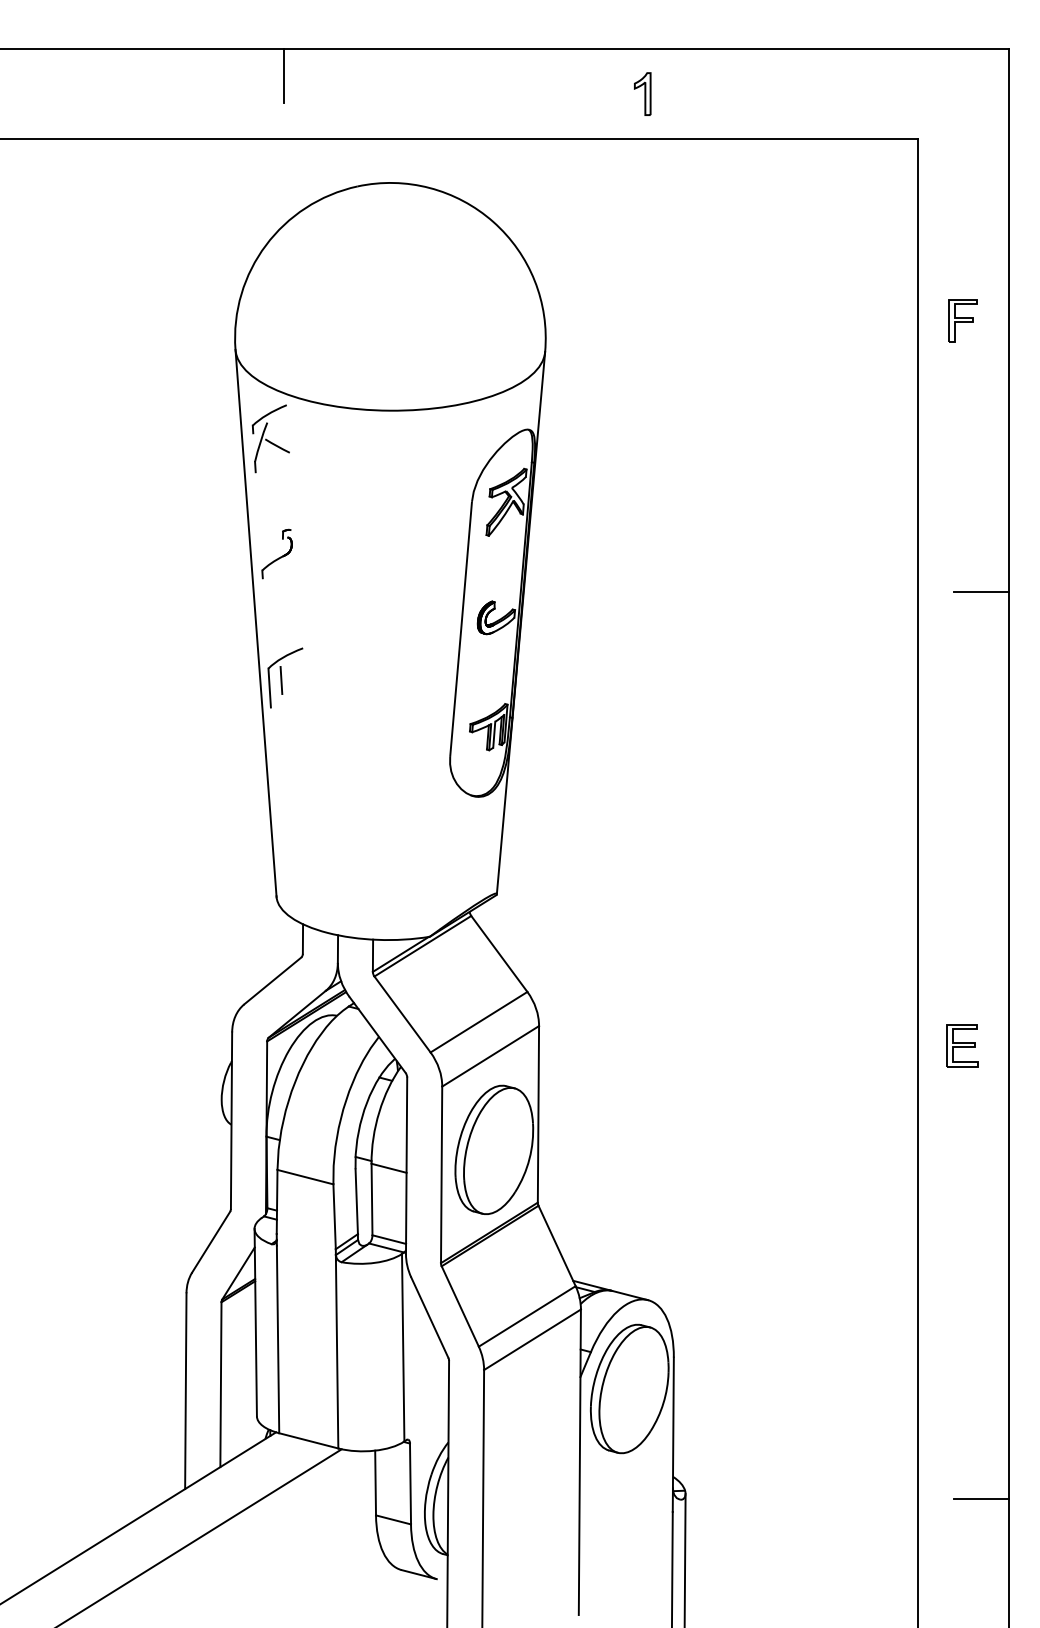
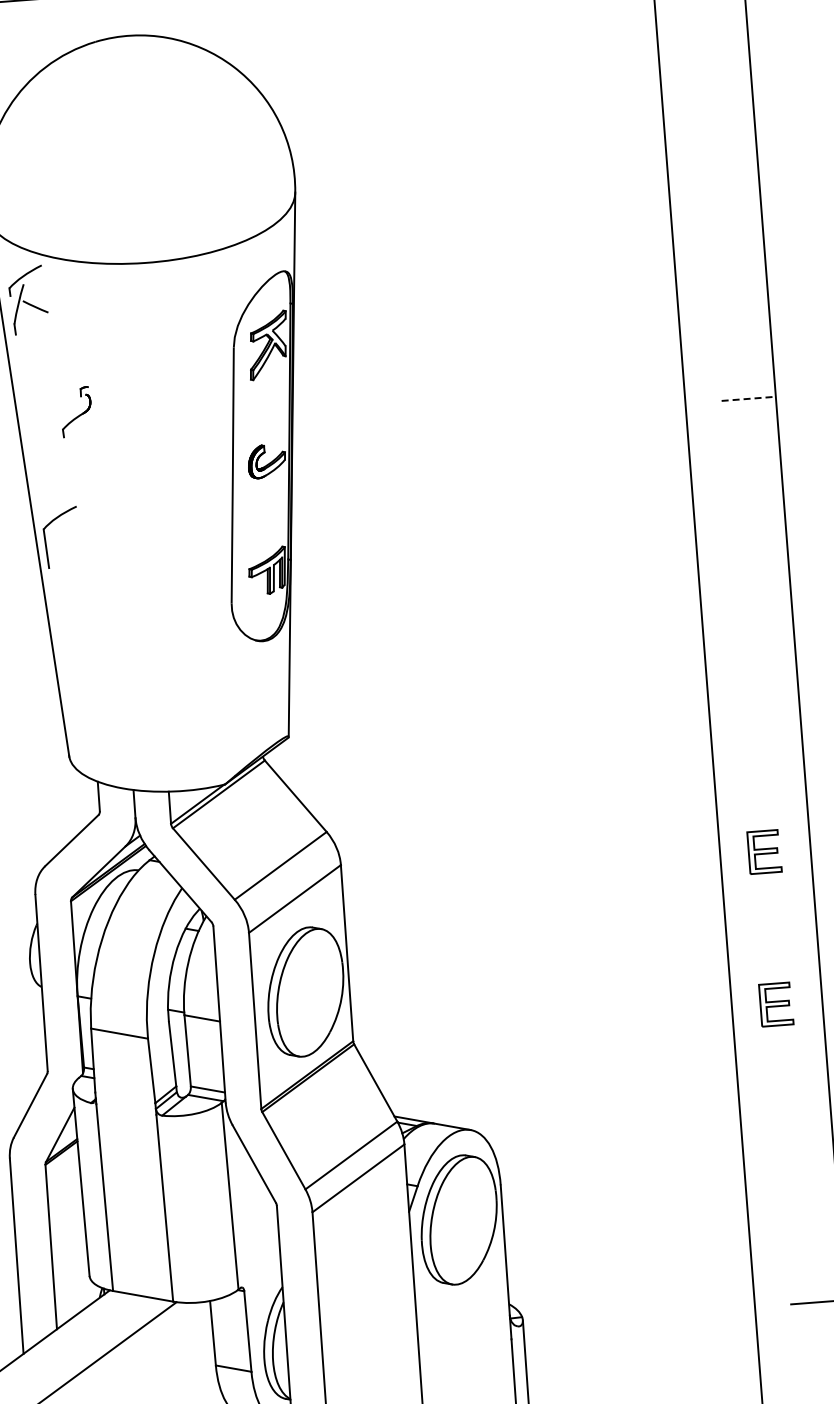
part: (962, 320) -> (708, 129), removed
part: (276, 553) -> (75, 411), moved
line: (981, 592) -> (748, 398), solid -> dashed
line: (281, 680) -> (57, 540), removed
part: (962, 1198) -> (776, 1004), added

